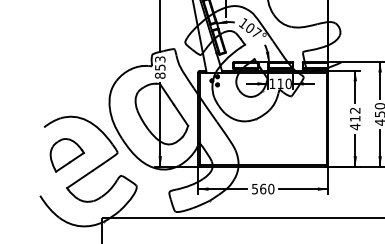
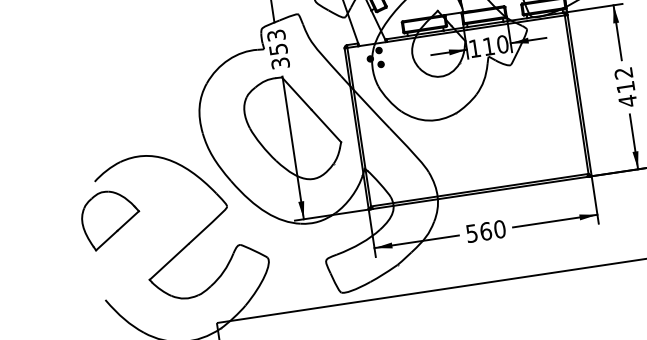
text: (160, 75) -> (280, 62), 853 -> 353
part: (66, 155) -> (109, 219), moved

